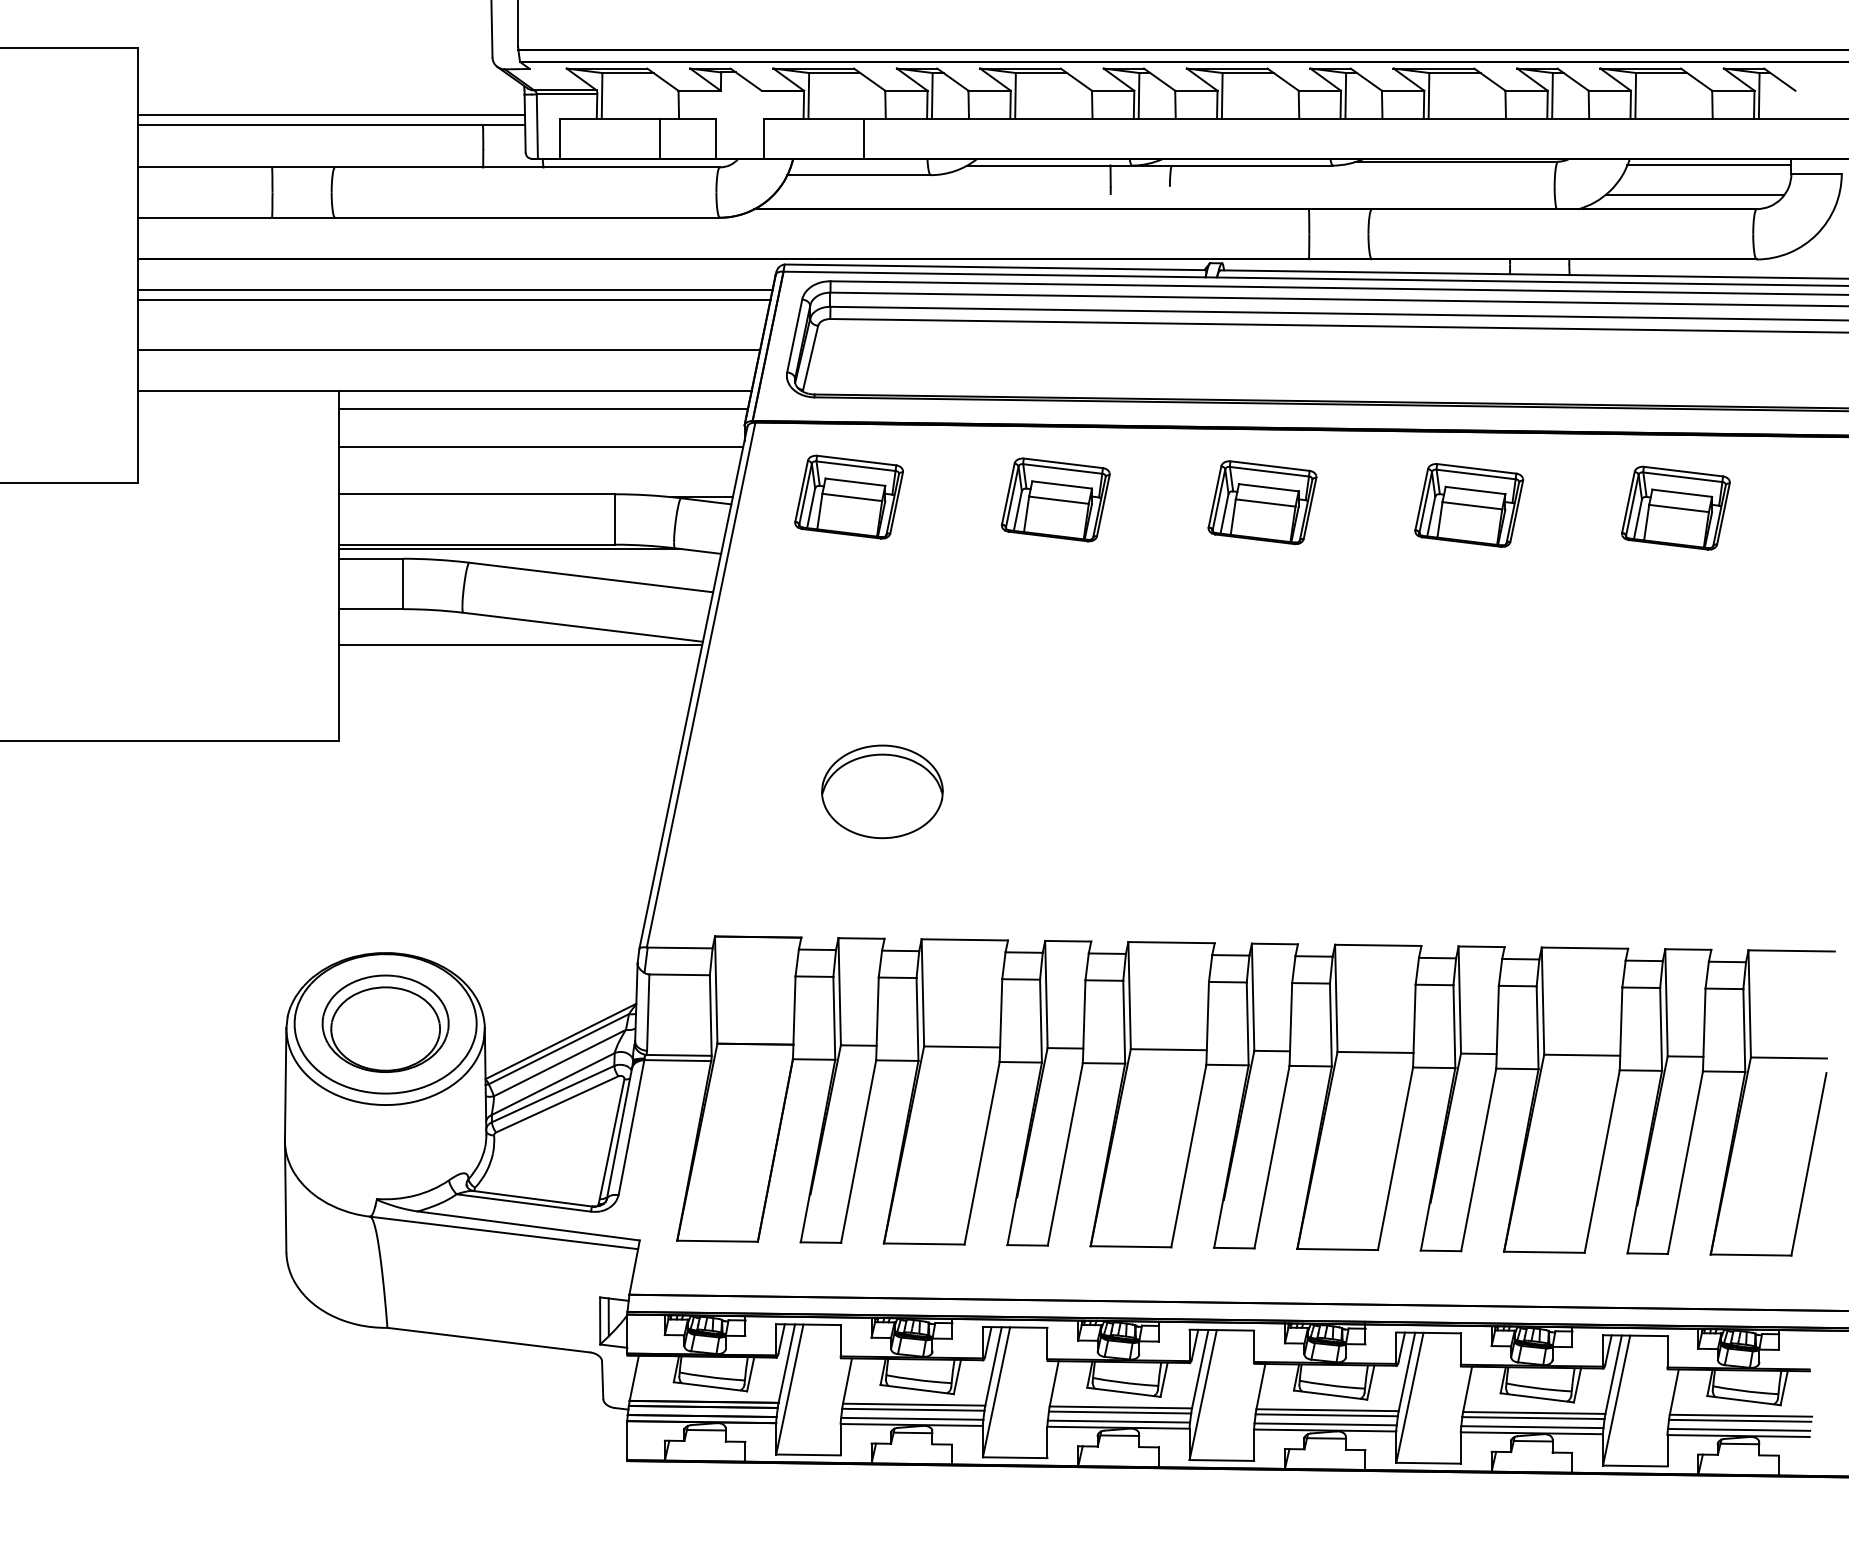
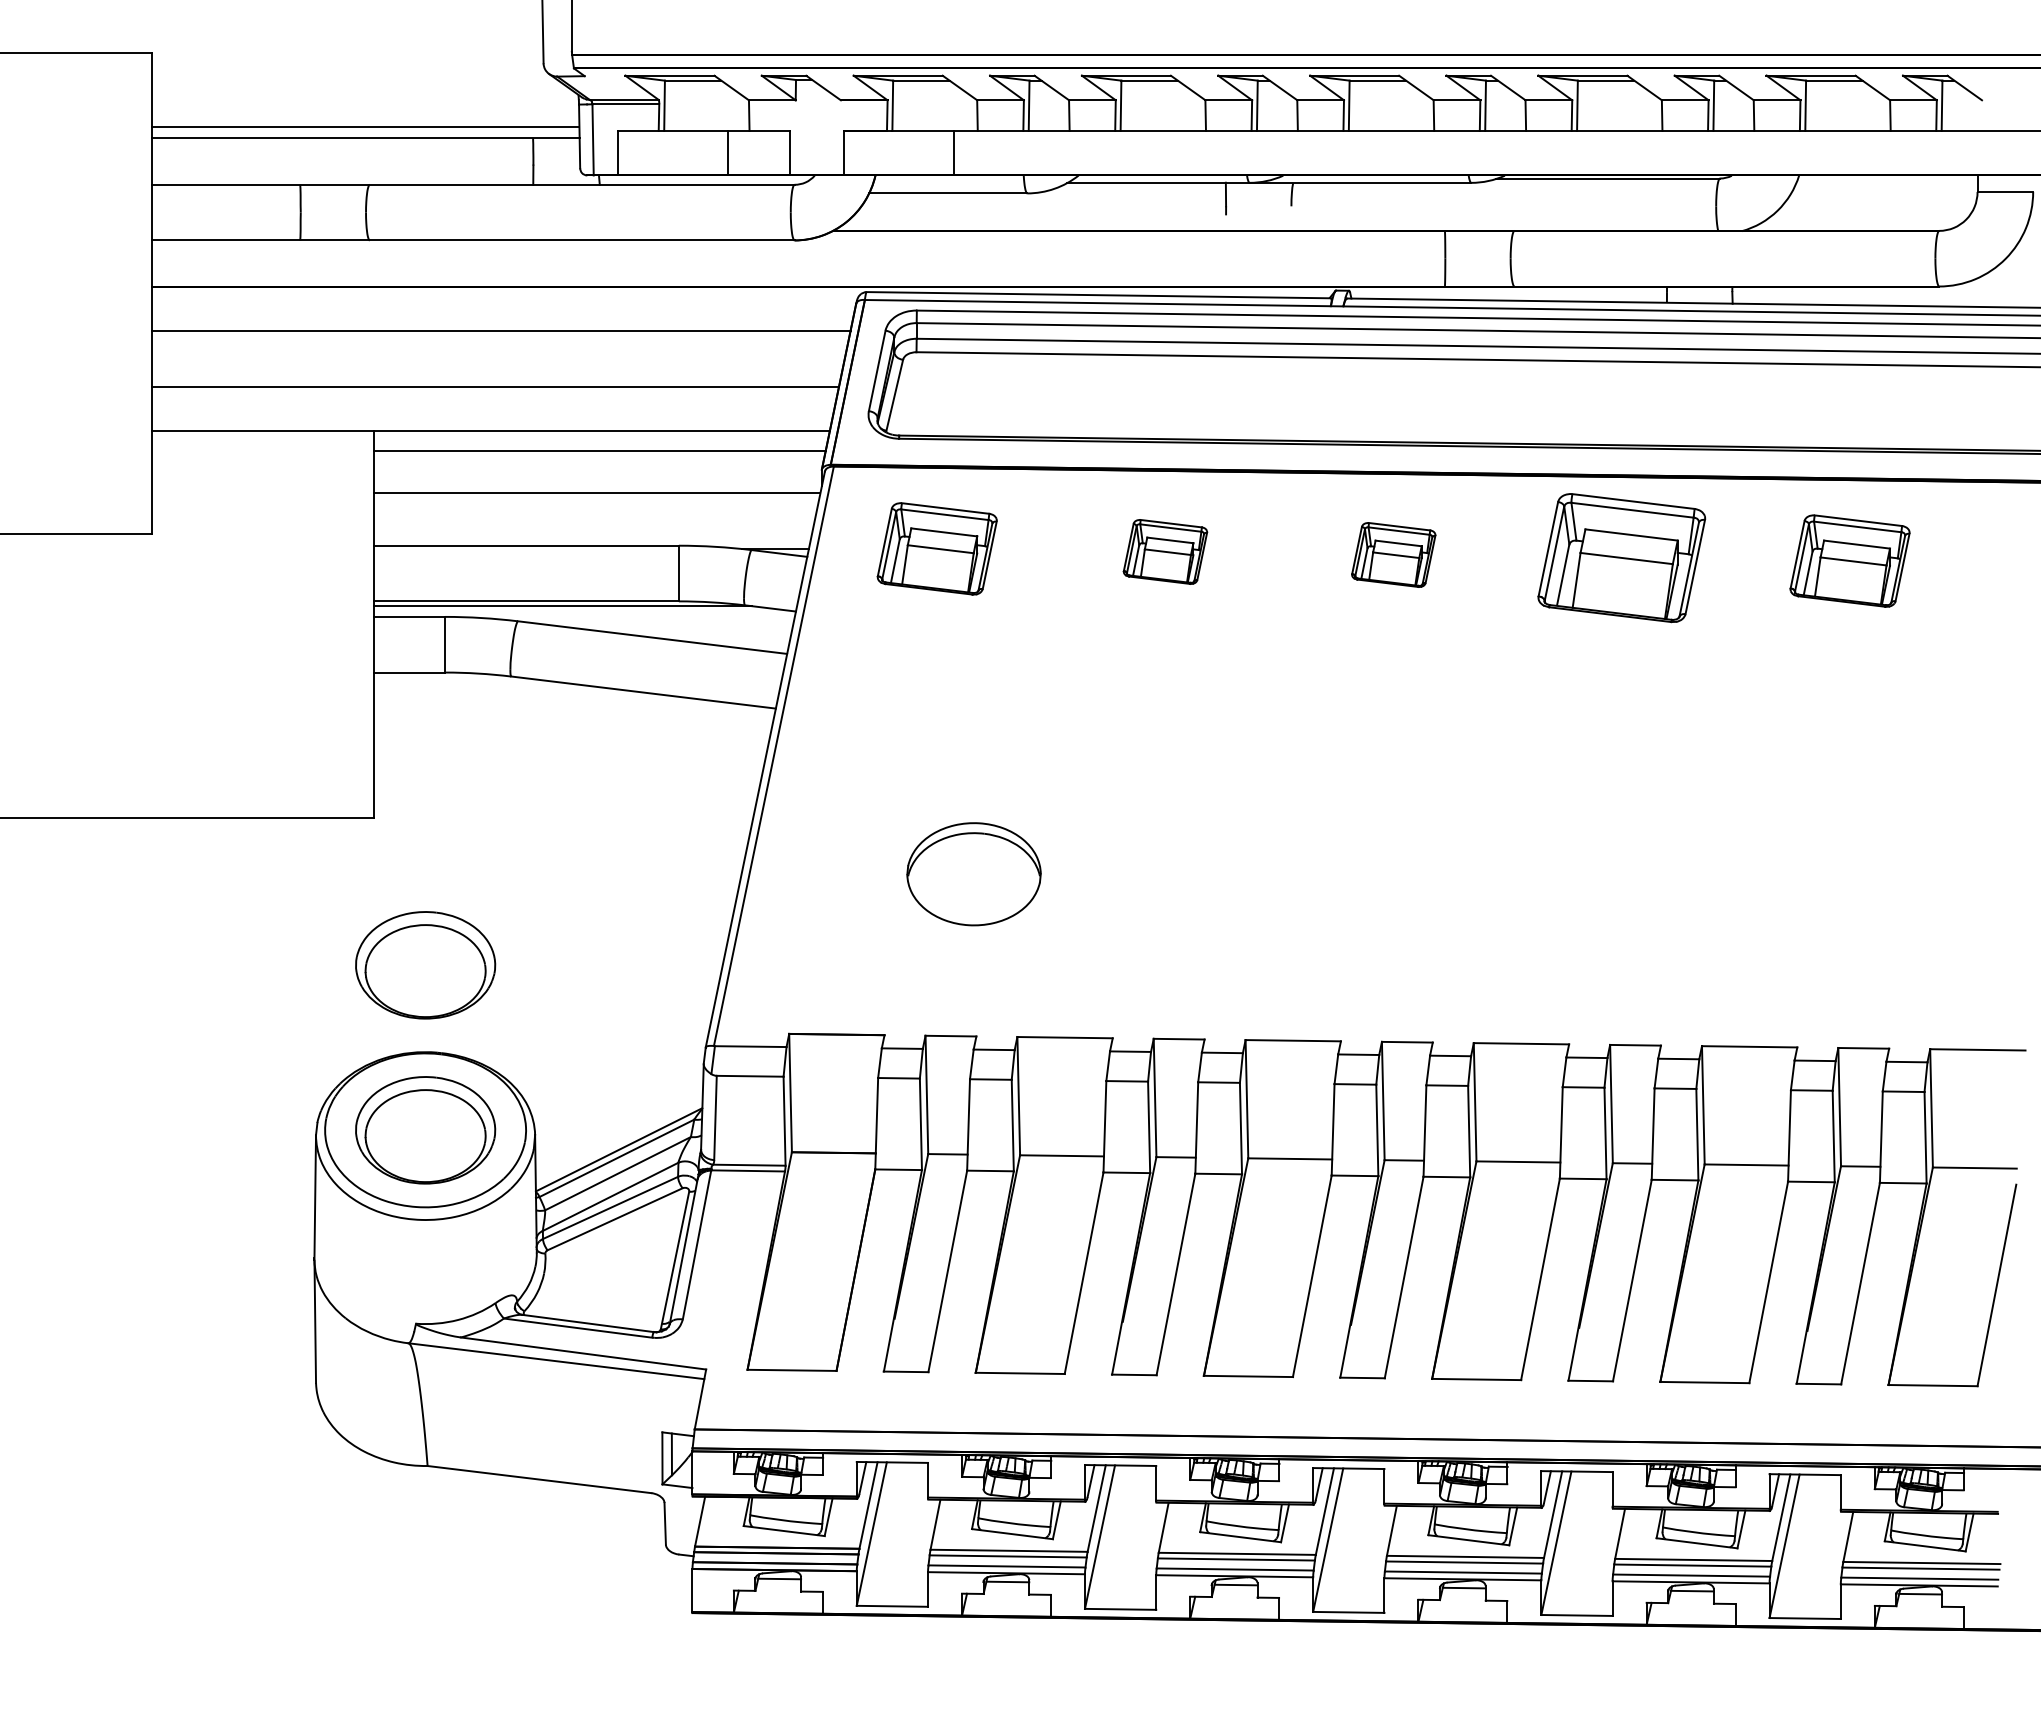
line: (1708, 164) -> (1886, 181), removed
line: (1694, 195) -> (1870, 215), removed
line: (454, 289) -> (501, 319), removed
part: (1055, 499) -> (1165, 551), size x0.7
part: (1262, 502) -> (1393, 554), size x0.7
part: (1468, 504) -> (1621, 557), size x1.4
line: (520, 645) -> (574, 712), removed
part: (385, 874) -> (425, 965), added

